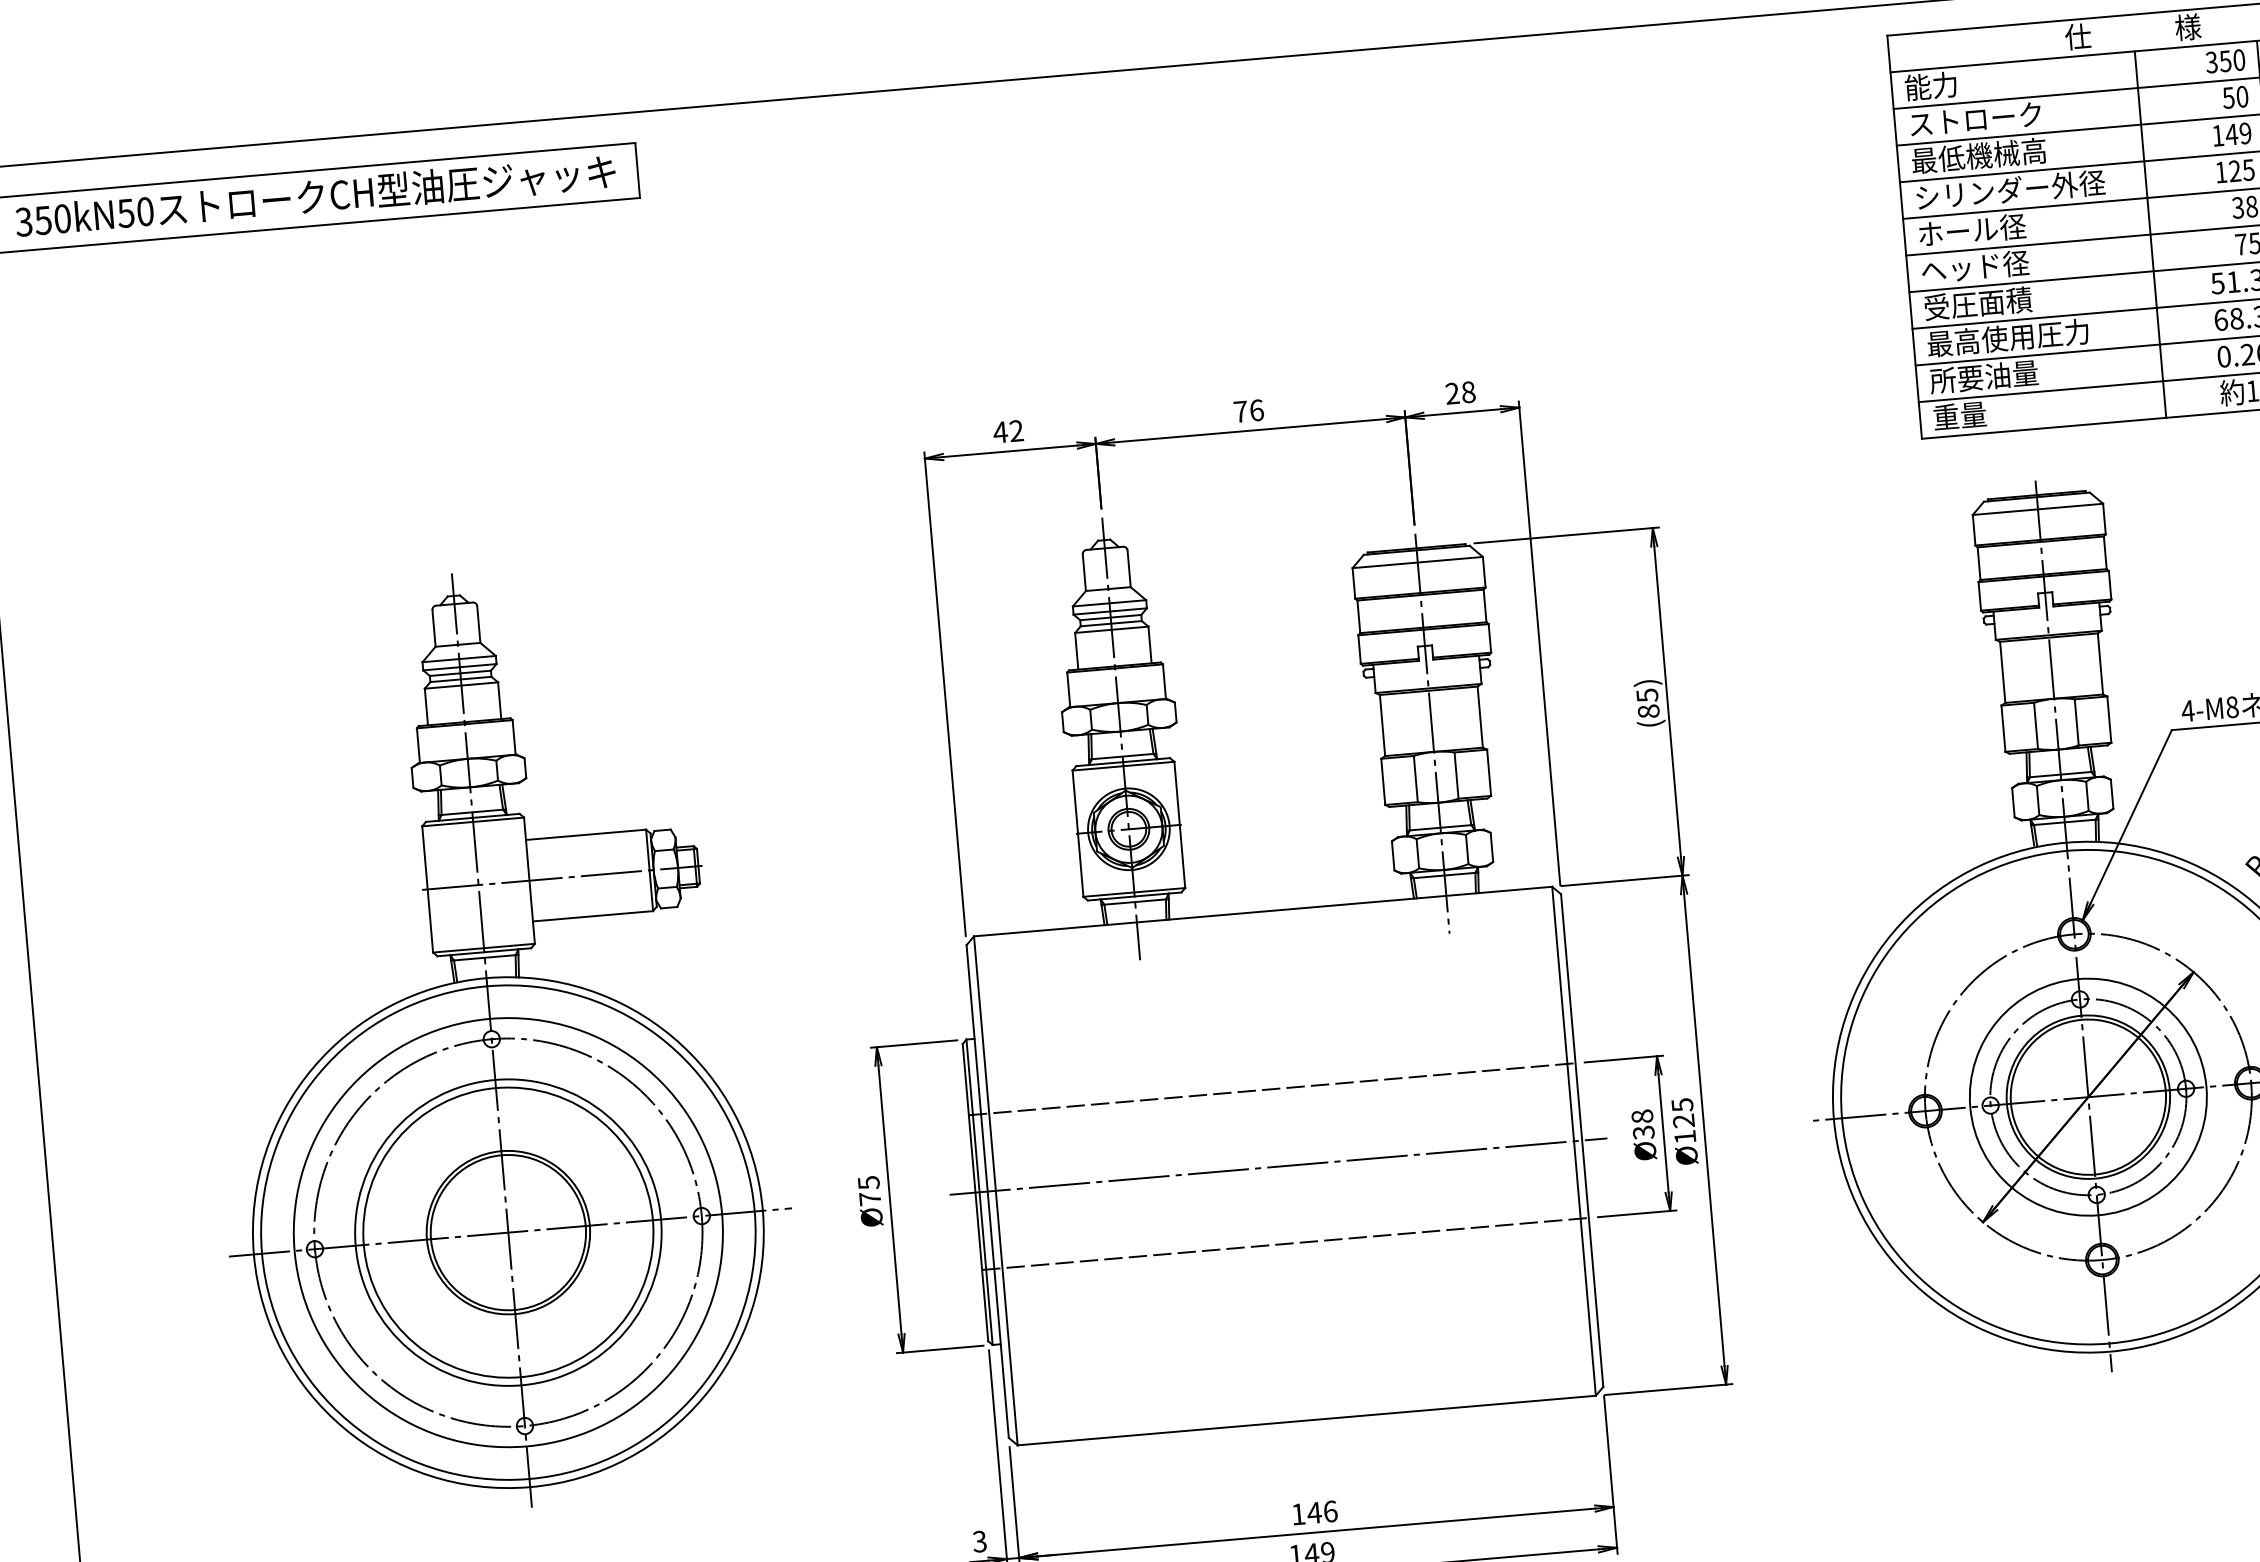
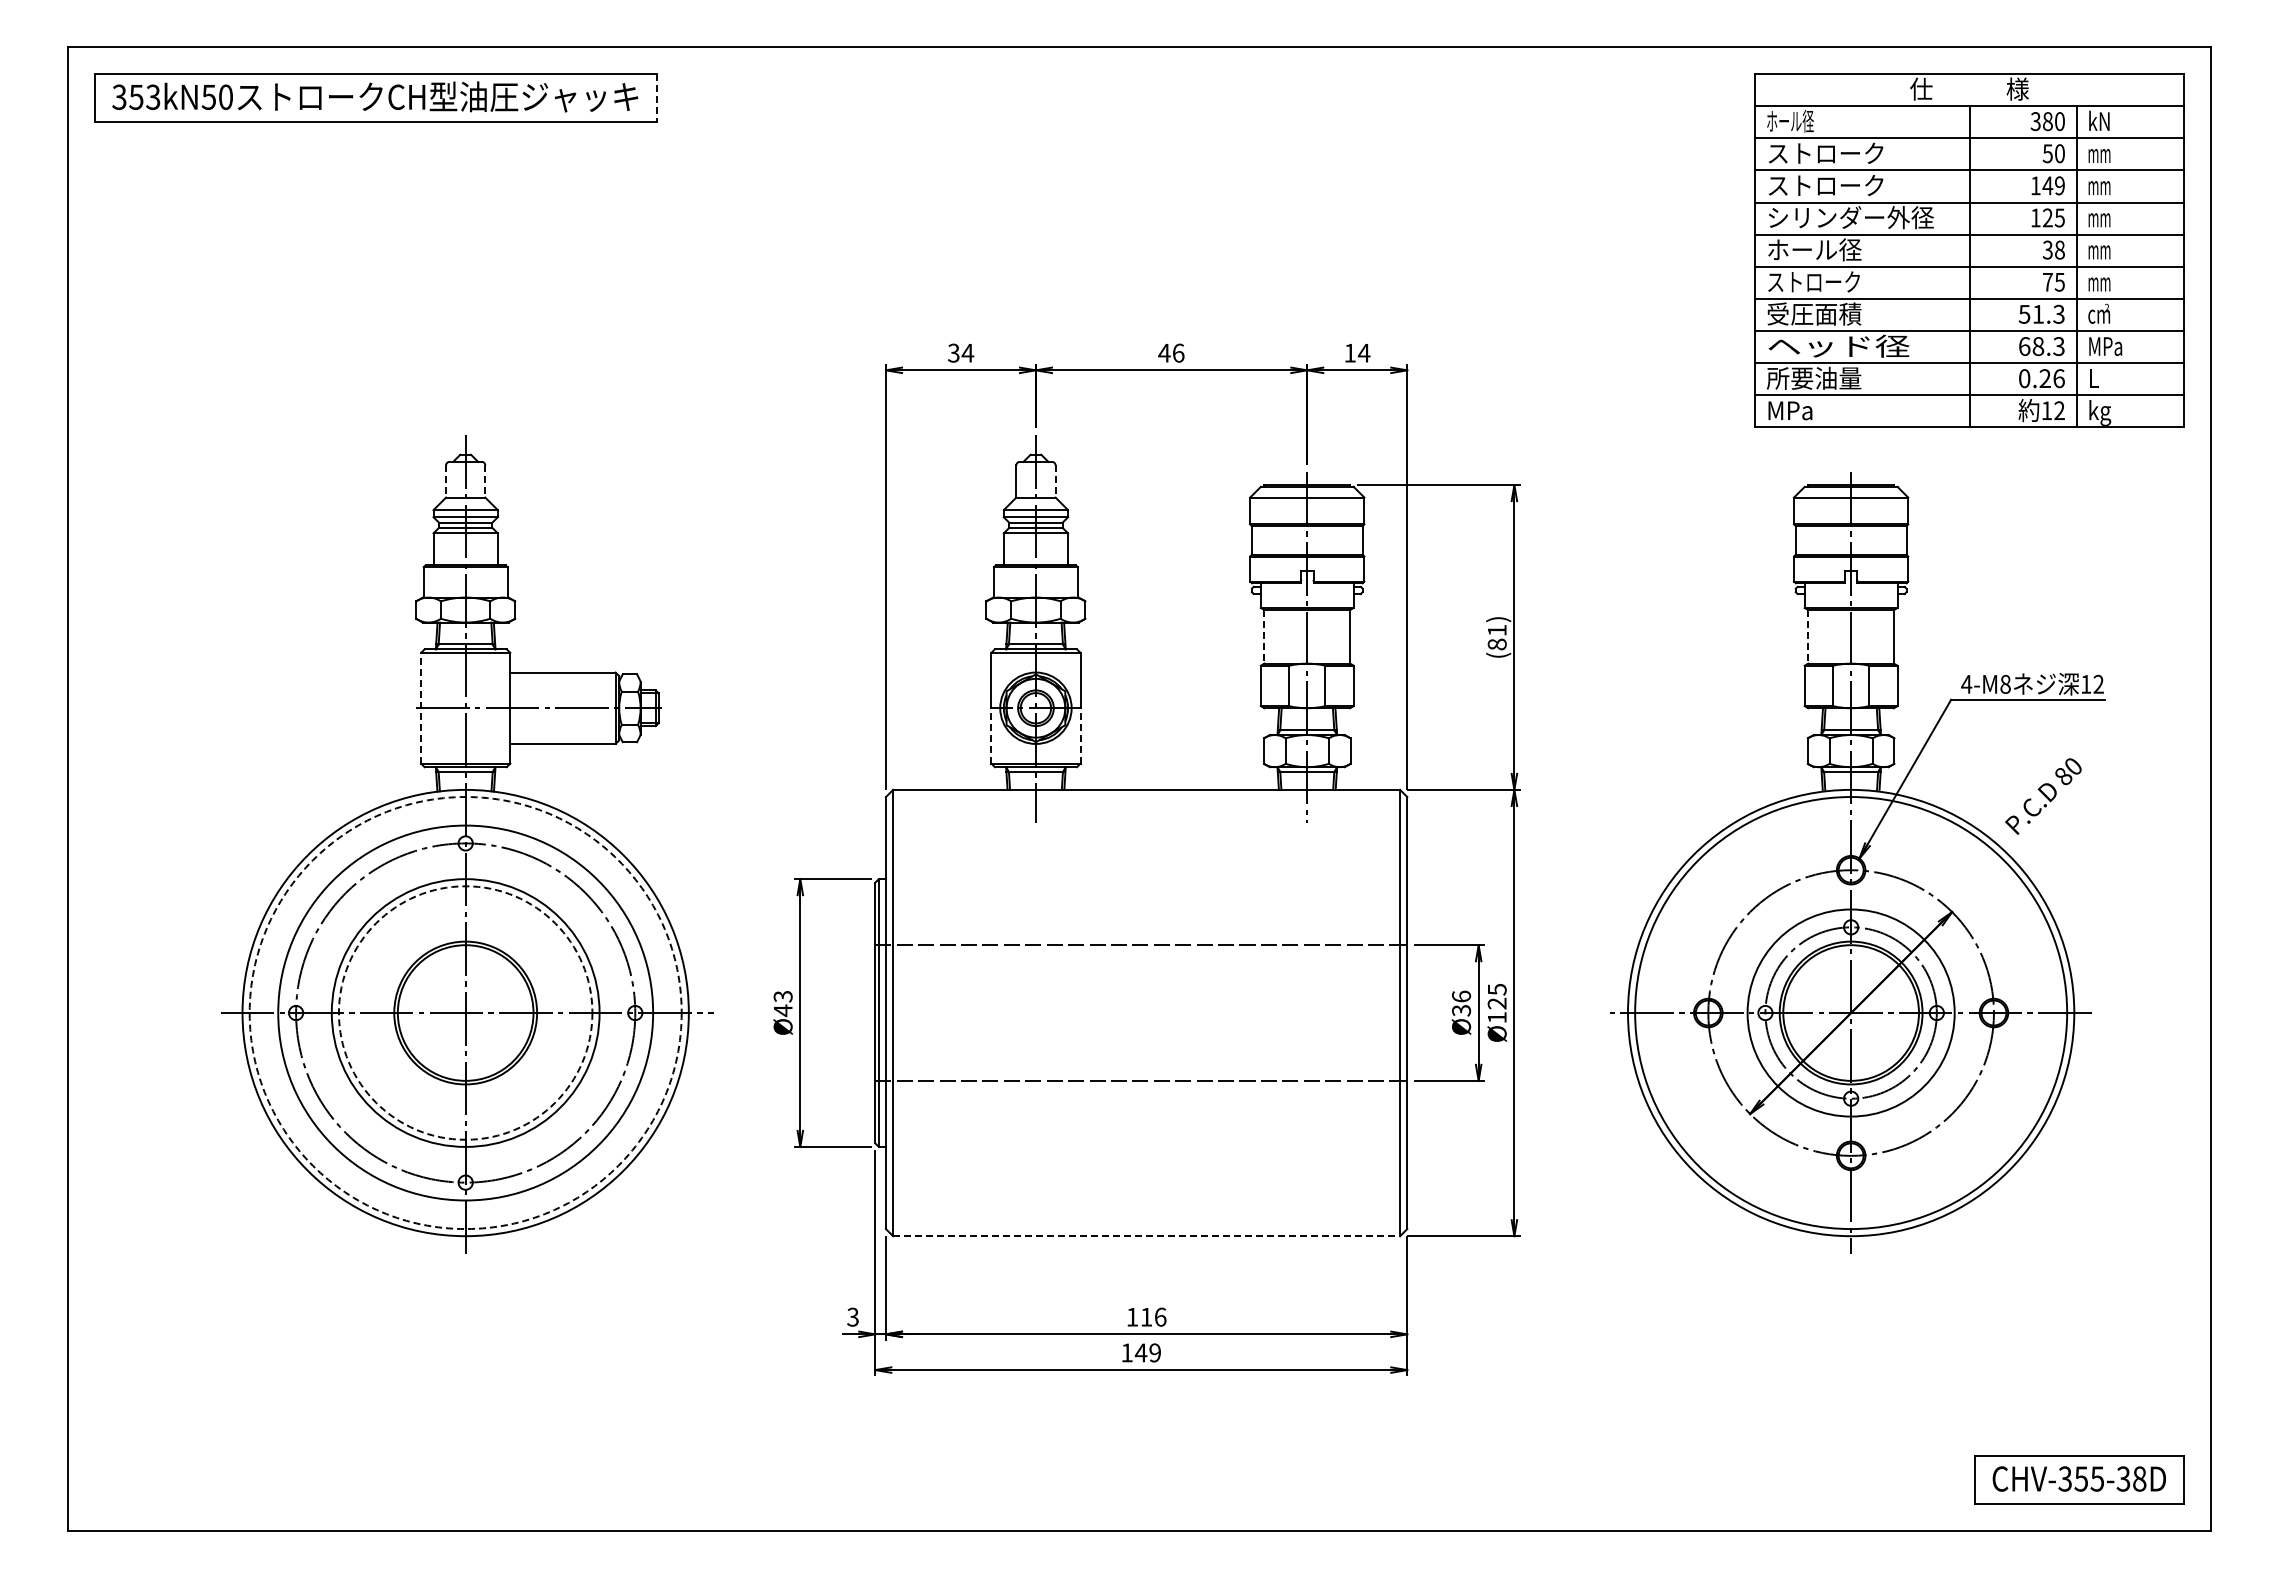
text: (2225, 61) -> (2047, 121), 350 -> 380
text: (1931, 85) -> (1790, 120), 能力 -> ホール径
text: (1978, 155) -> (1825, 185), 最低機械高 -> ストローク
line: (637, 170) -> (657, 98), solid -> dashed
text: (62, 217) -> (153, 96), 350kN50 -> 353kN50
text: (1975, 266) -> (1814, 281), ヘッド径 -> ストローク
text: (2008, 337) -> (1838, 345), 最高使用圧力 -> ヘッド径
text: (1460, 392) -> (1357, 352), 28 -> 14
text: (1240, 412) -> (1164, 353), 76 -> 46
text: (1960, 415) -> (1790, 410), 重量 -> MPa
text: (1008, 430) -> (960, 352), 42 -> 34
line: (1129, 569) -> (1055, 482), solid -> dashed
line: (479, 625) -> (485, 482), solid -> dashed
line: (434, 629) -> (446, 482), solid -> dashed
line: (2002, 671) -> (1808, 636), solid -> dashed
text: (1647, 695) -> (1497, 630), (85) -> (81)
line: (1382, 725) -> (1264, 636), solid -> dashed
line: (1182, 856) -> (1080, 735), solid -> dashed
line: (1080, 864) -> (991, 735), solid -> dashed
line: (428, 888) -> (421, 707), solid -> dashed
text: (1642, 1116) -> (1461, 996), Ø38 -> Ø36
line: (1277, 1167) -> (1140, 1013), removed
text: (868, 1191) -> (782, 1004), Ø75 -> Ø43
circle: (508, 1232) -> (465, 1012), solid -> dashed
circle: (508, 1233) -> (465, 1013), solid -> dashed
line: (1306, 1420) -> (1146, 1236), solid -> dashed
text: (1314, 1513) -> (1146, 1317), 146 -> 116

